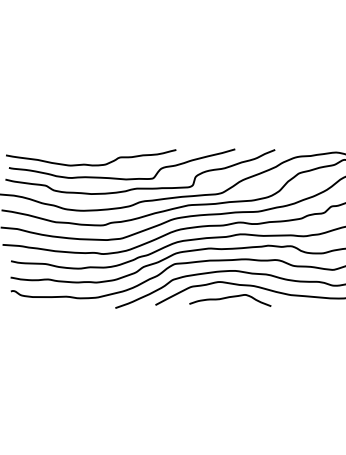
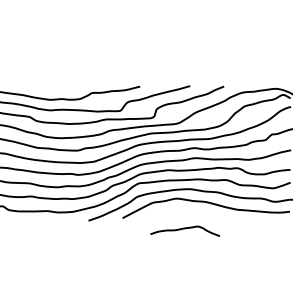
curve: (228, 298) -> (183, 229), moved

